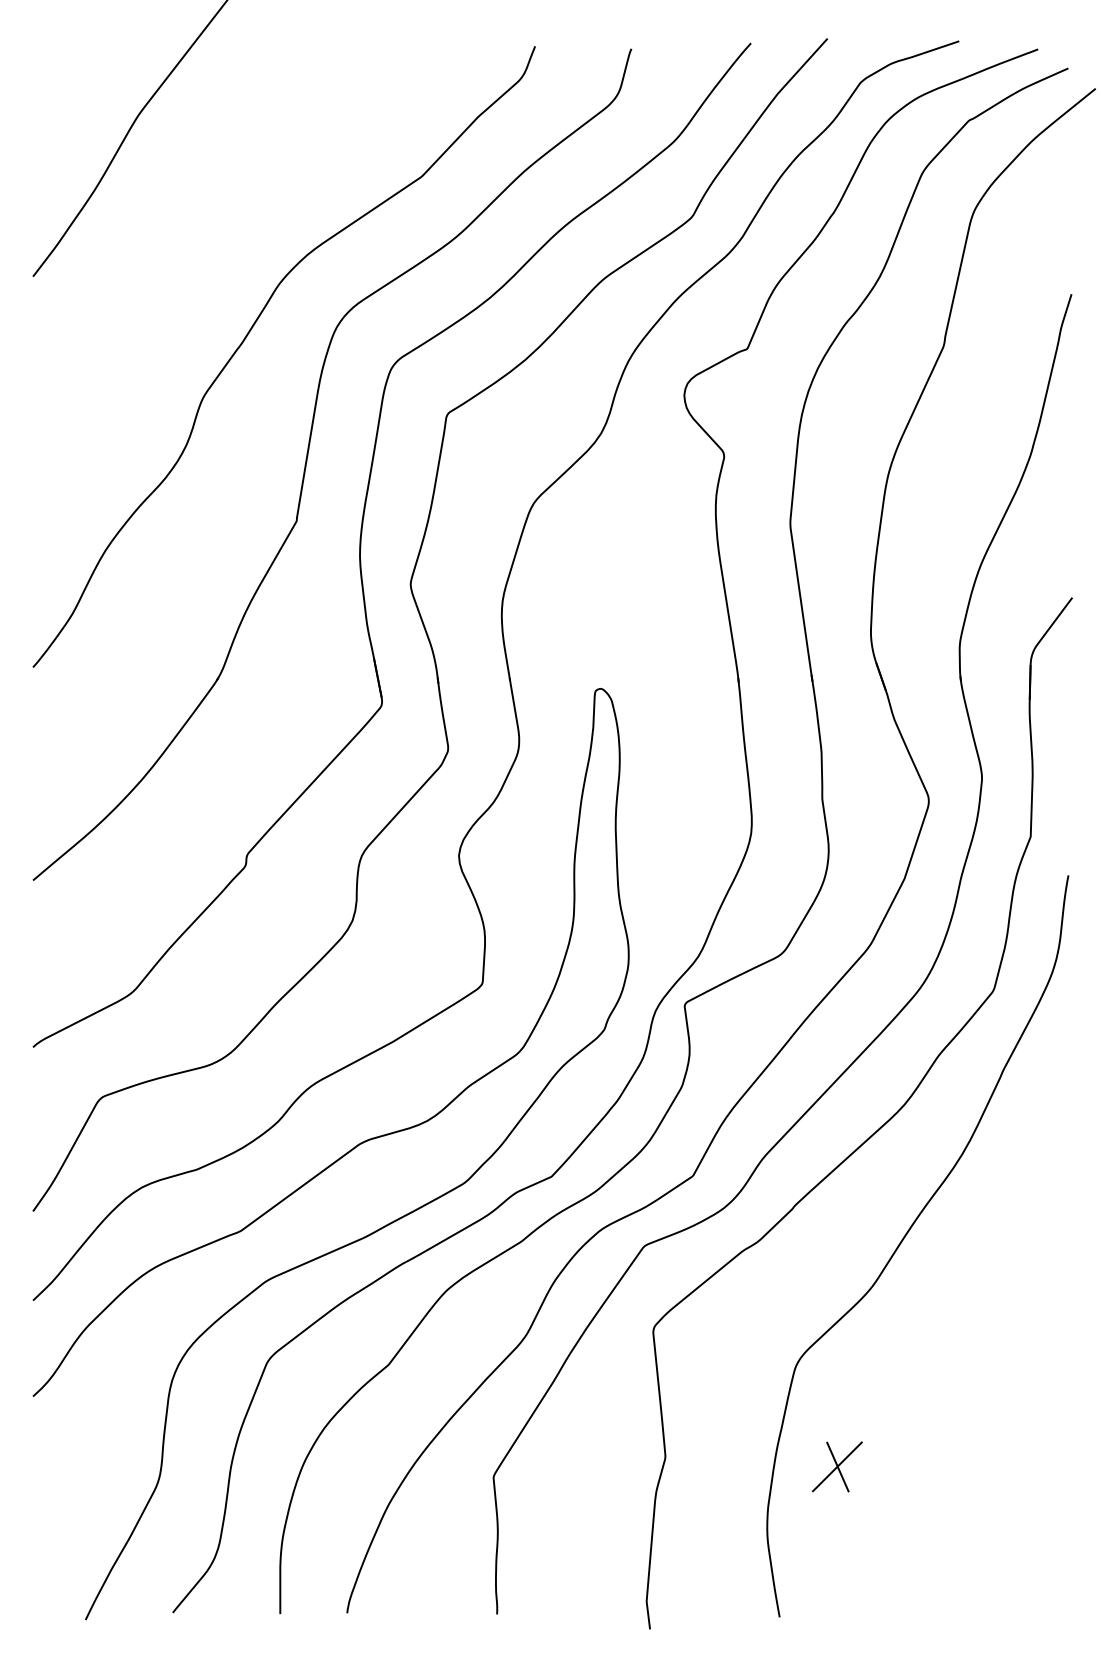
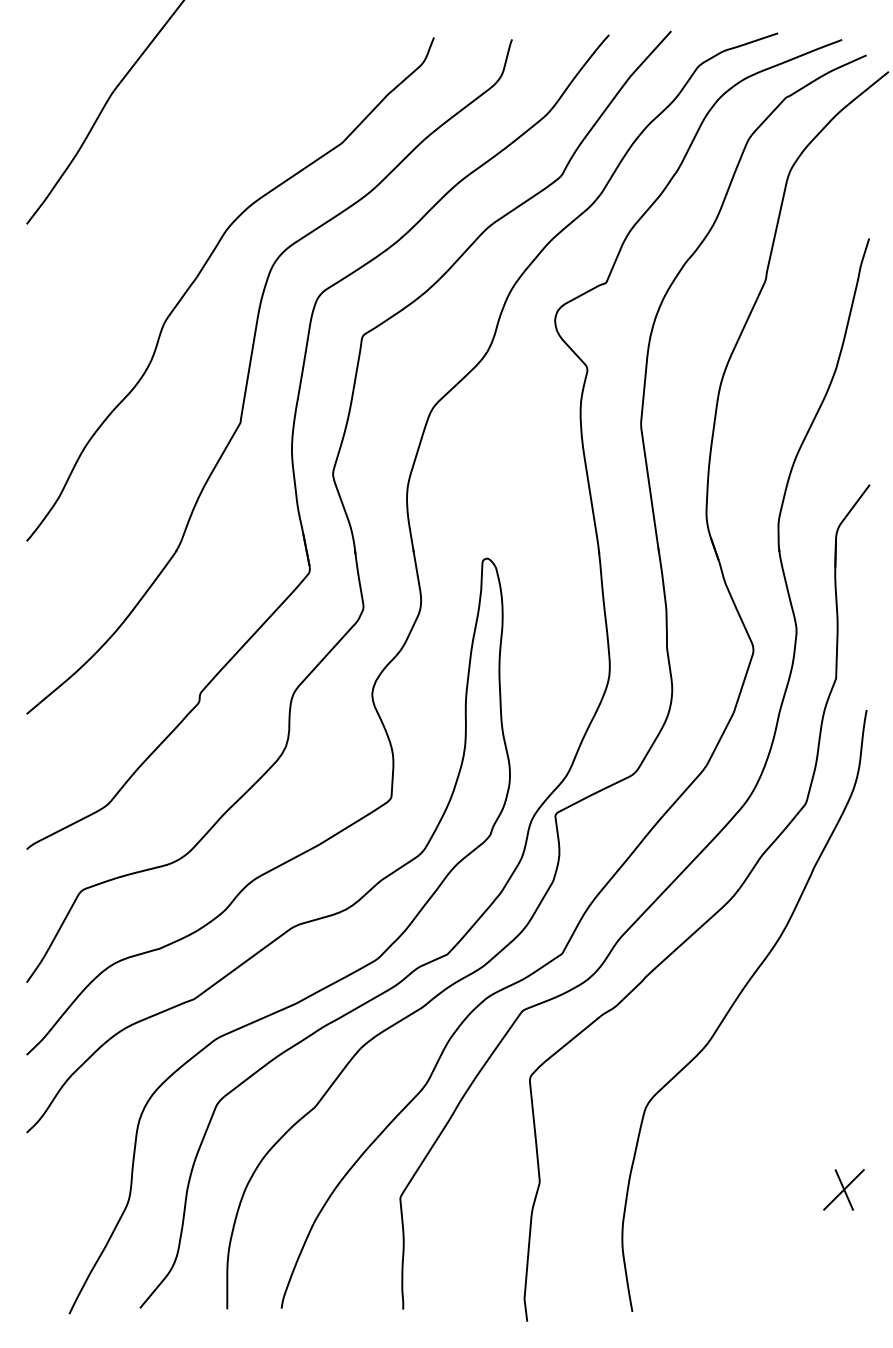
part: (836, 1466) -> (843, 1189), moved

